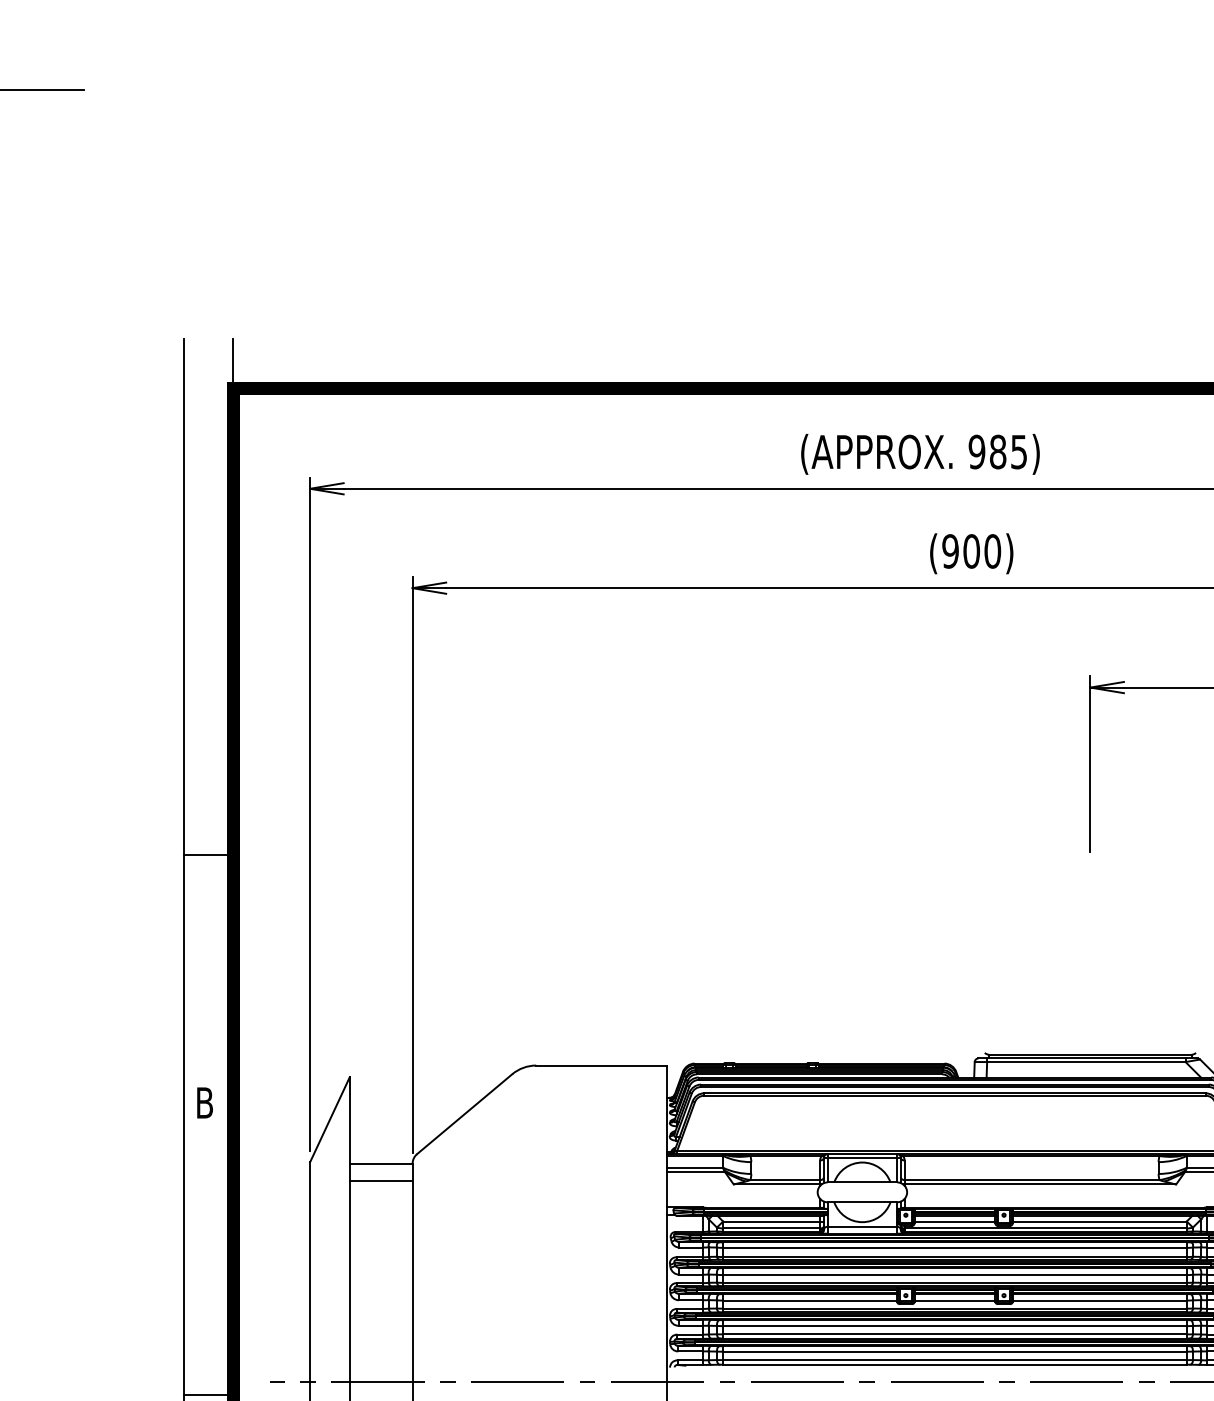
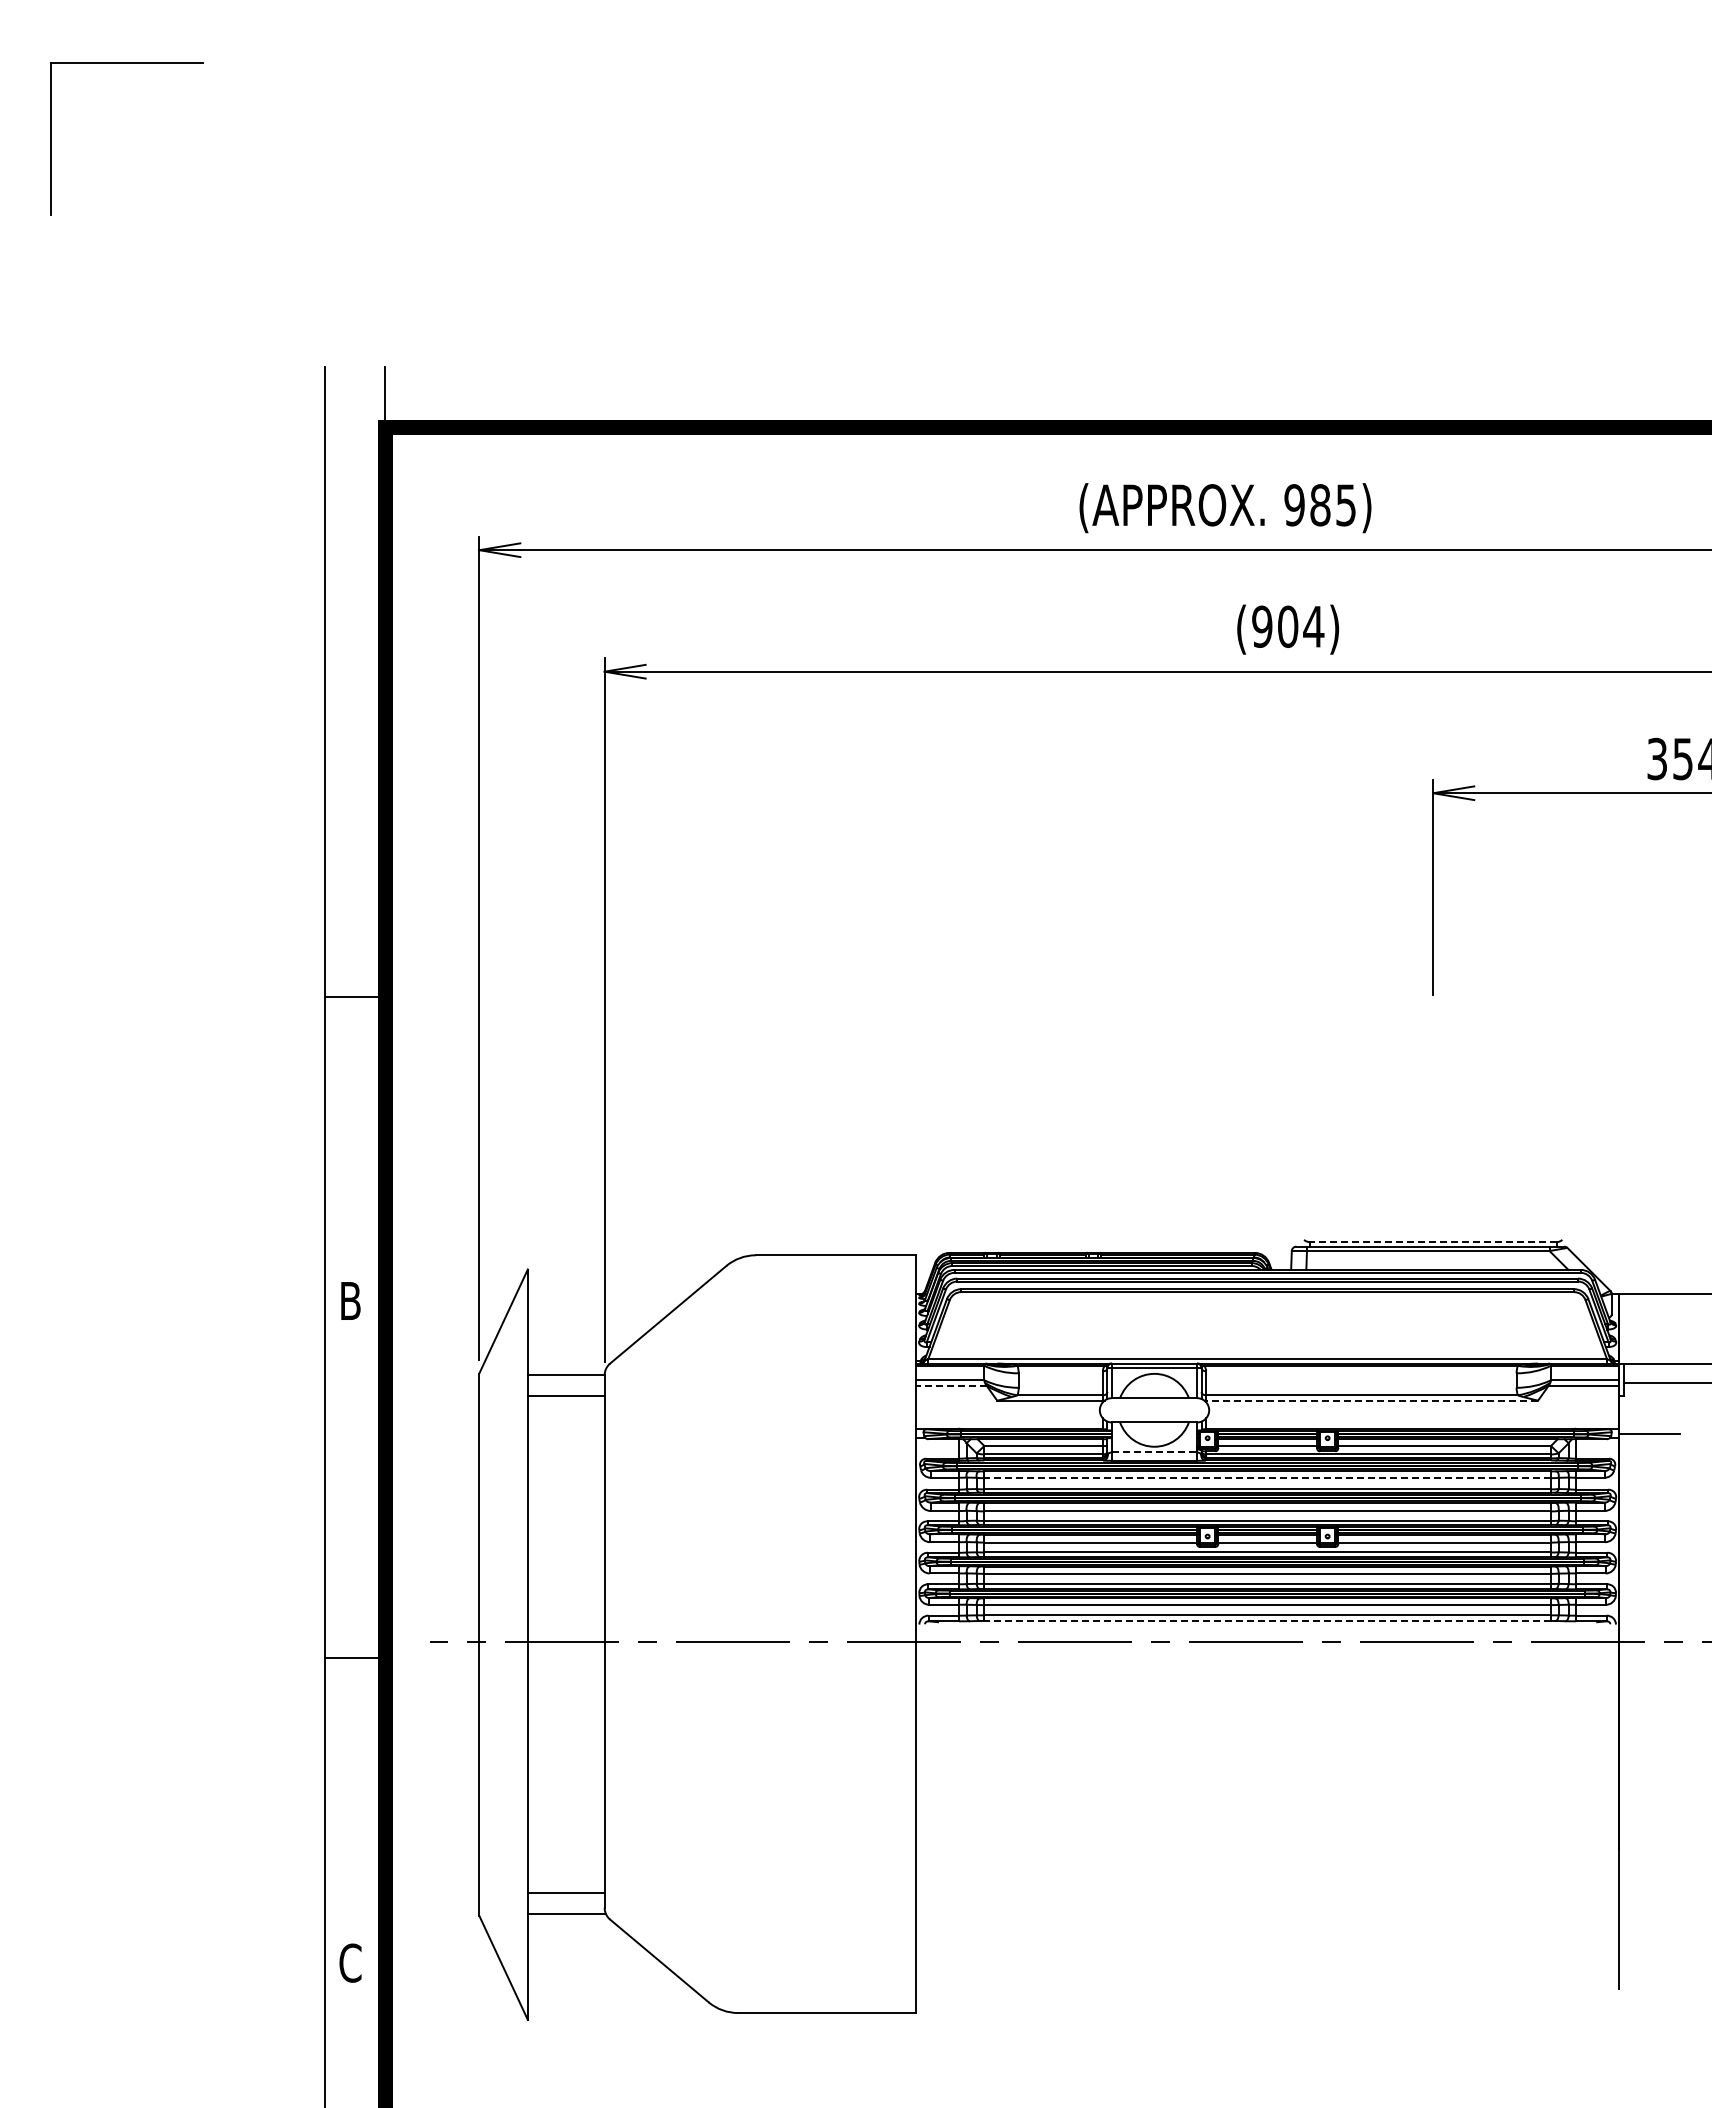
text: (992, 551) -> (1313, 626), (900) -> (904)
line: (1090, 1055) -> (1433, 1242), solid -> dashed
line: (695, 1172) -> (950, 1385), solid -> dashed
line: (1039, 1184) -> (1371, 1400), solid -> dashed
line: (862, 1226) -> (1154, 1452), solid -> dashed
line: (954, 1248) -> (1267, 1478), solid -> dashed
line: (954, 1364) -> (1267, 1620), solid -> dashed

